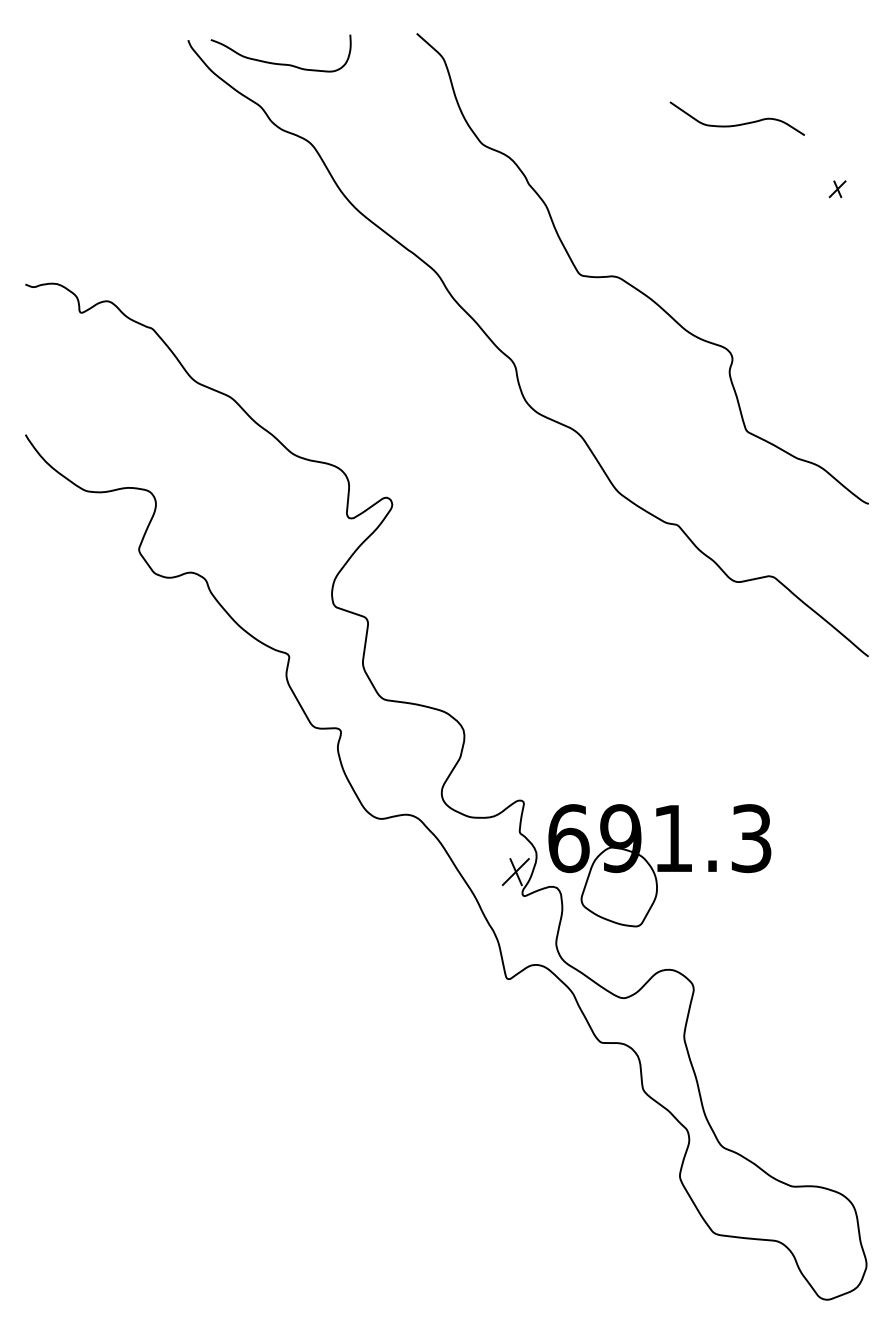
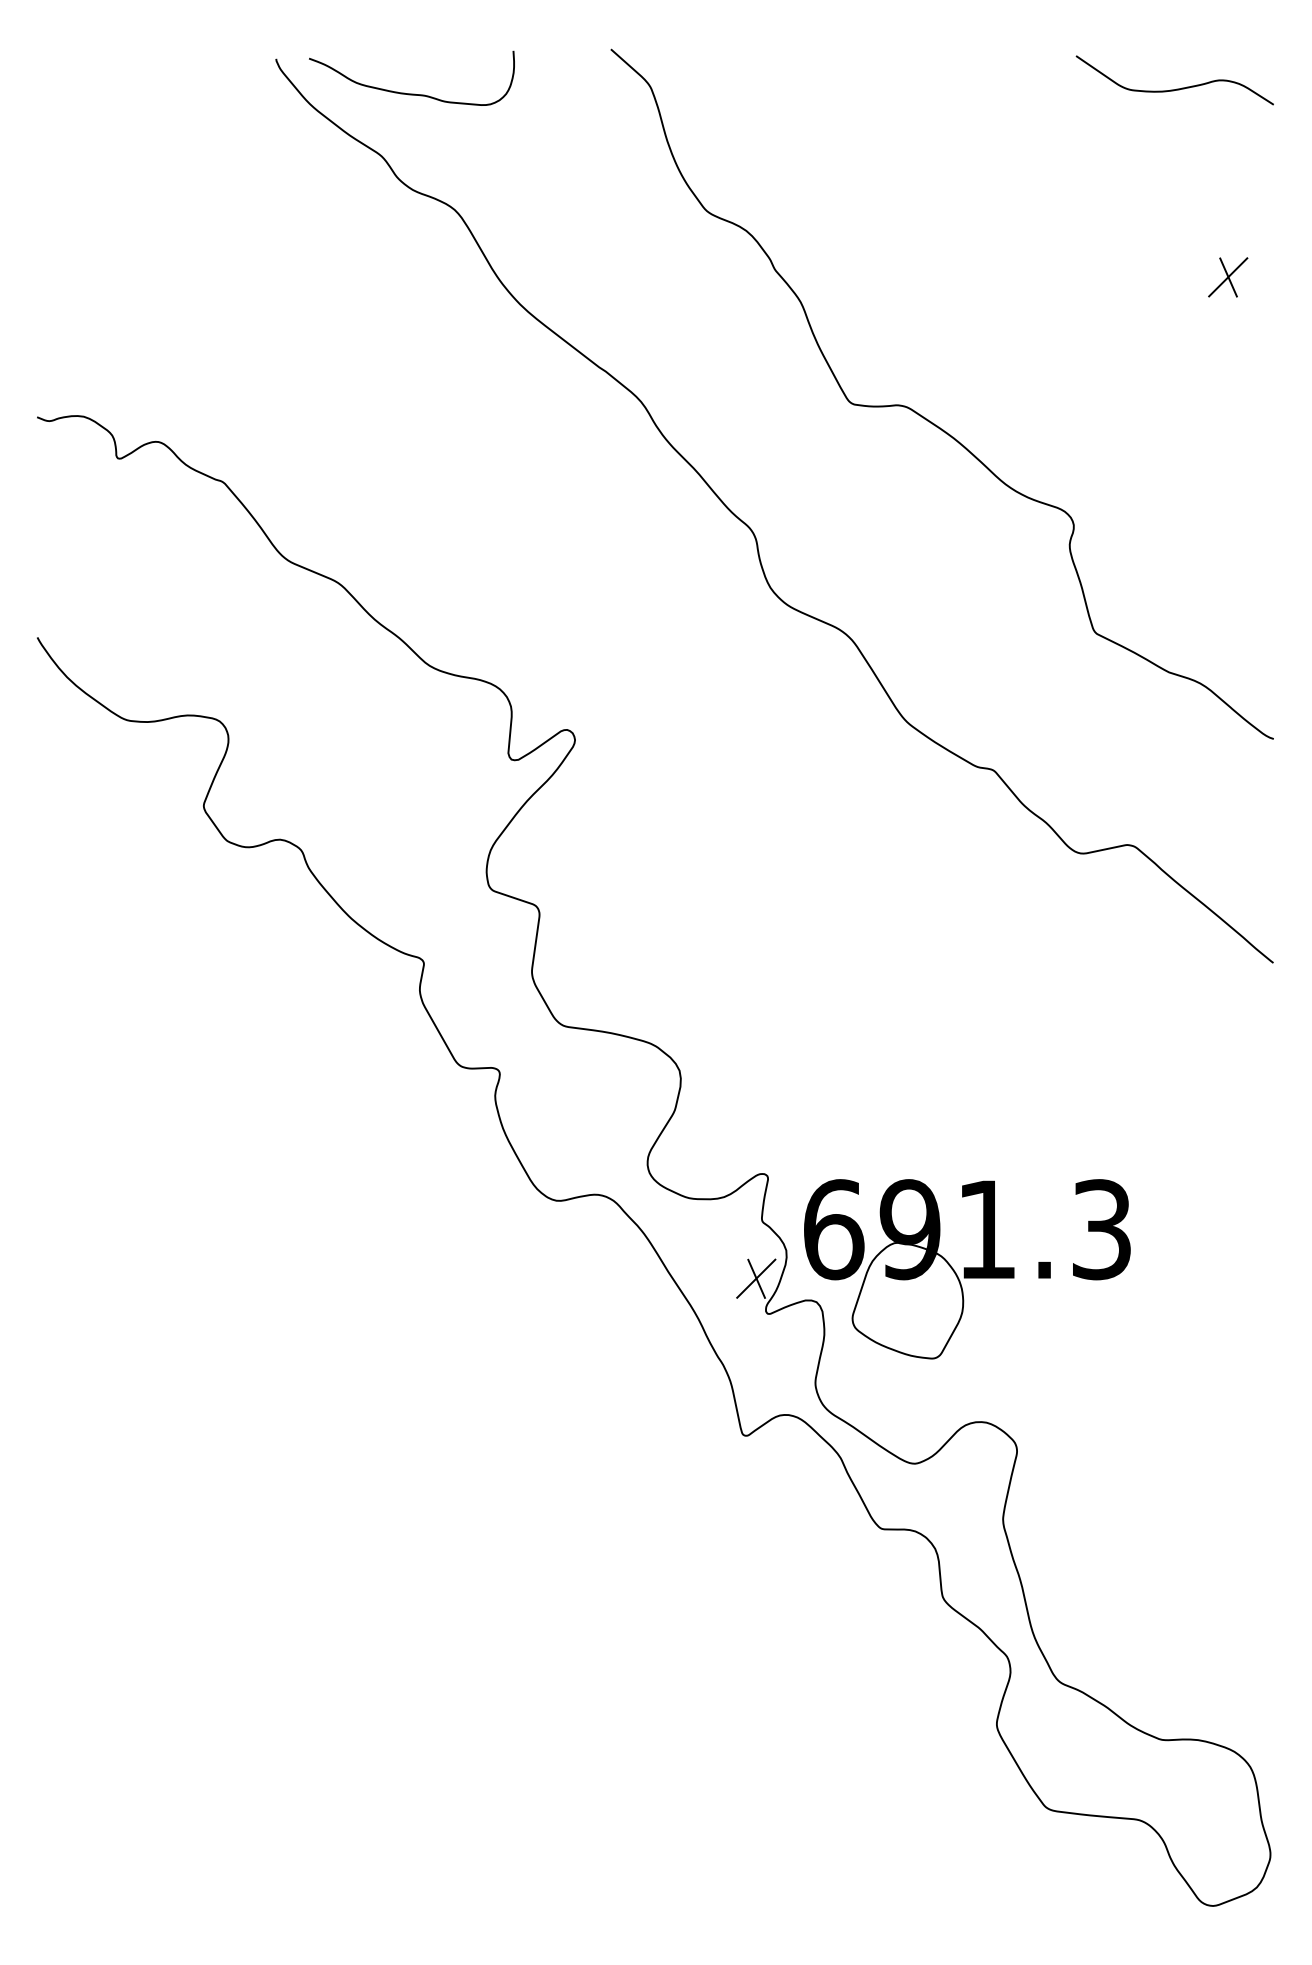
curve: (740, 123) -> (1179, 87), moved
part: (837, 189) -> (1227, 277), size x1.67

